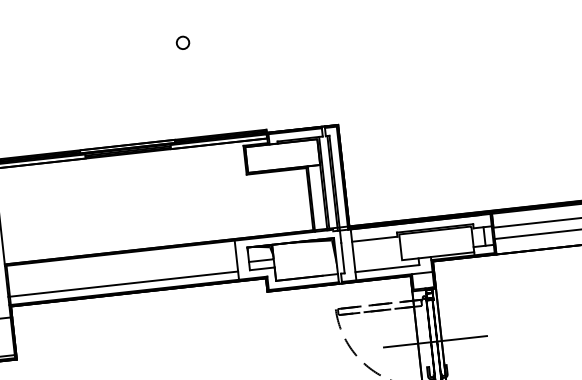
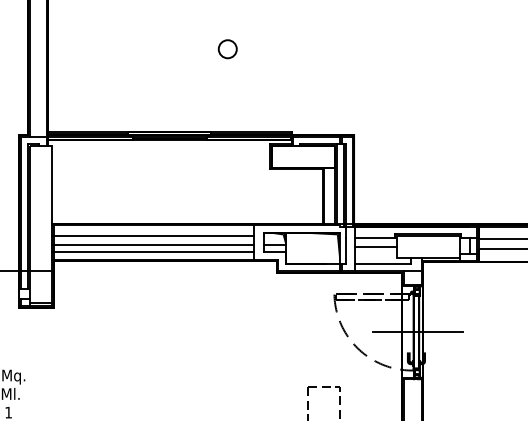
circle: (182, 43) -> (227, 49), size x1.67
line: (376, 249) -> (375, 246), added
line: (120, 266) -> (152, 236), added
line: (121, 276) -> (152, 245), added

